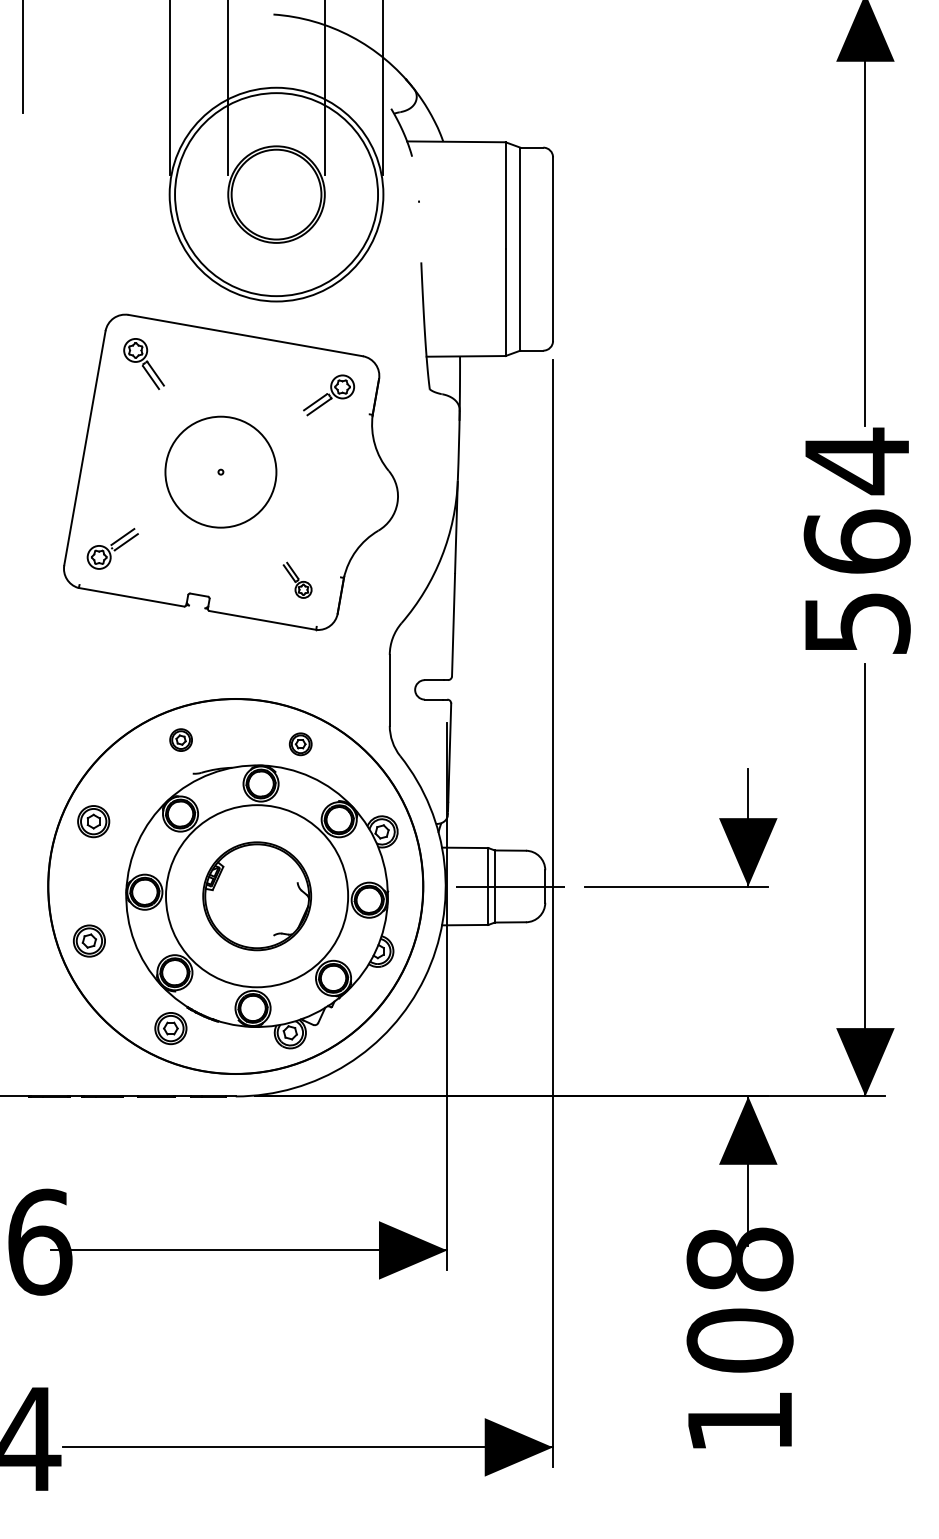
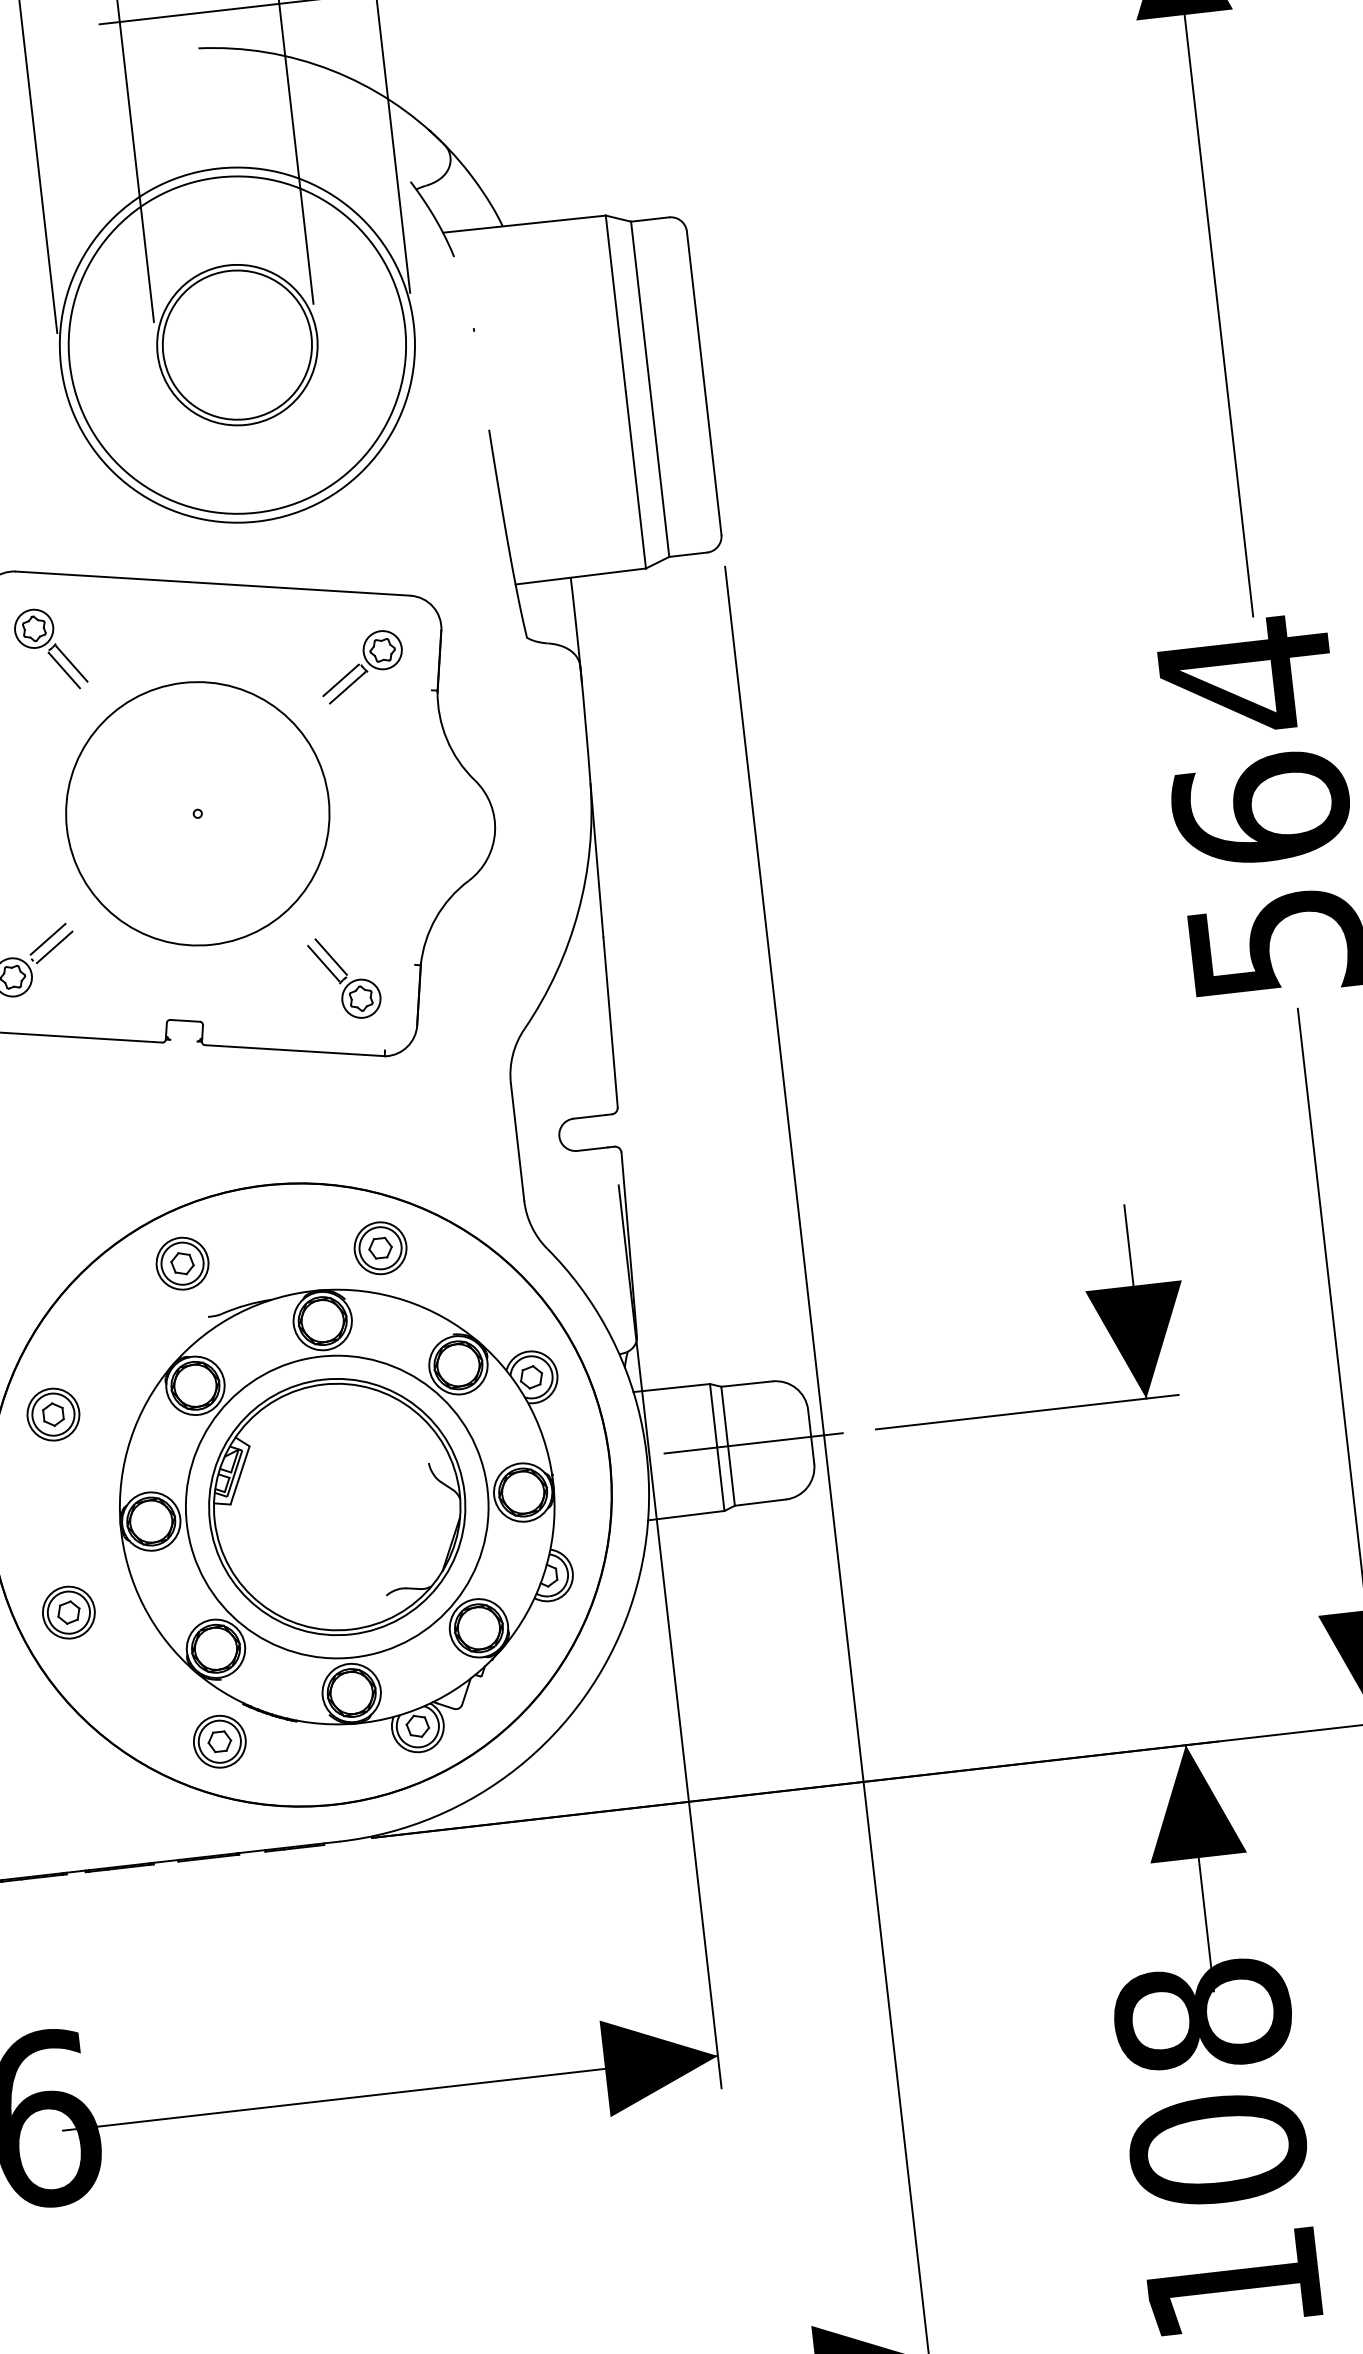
circle: (220, 471) -> (196, 812), size x1.43
part: (297, 580) -> (344, 978), size x1.43
part: (180, 739) -> (181, 1262), size x1.43
part: (300, 743) -> (380, 1246), size x1.43
part: (257, 896) -> (337, 1507), size x1.43

